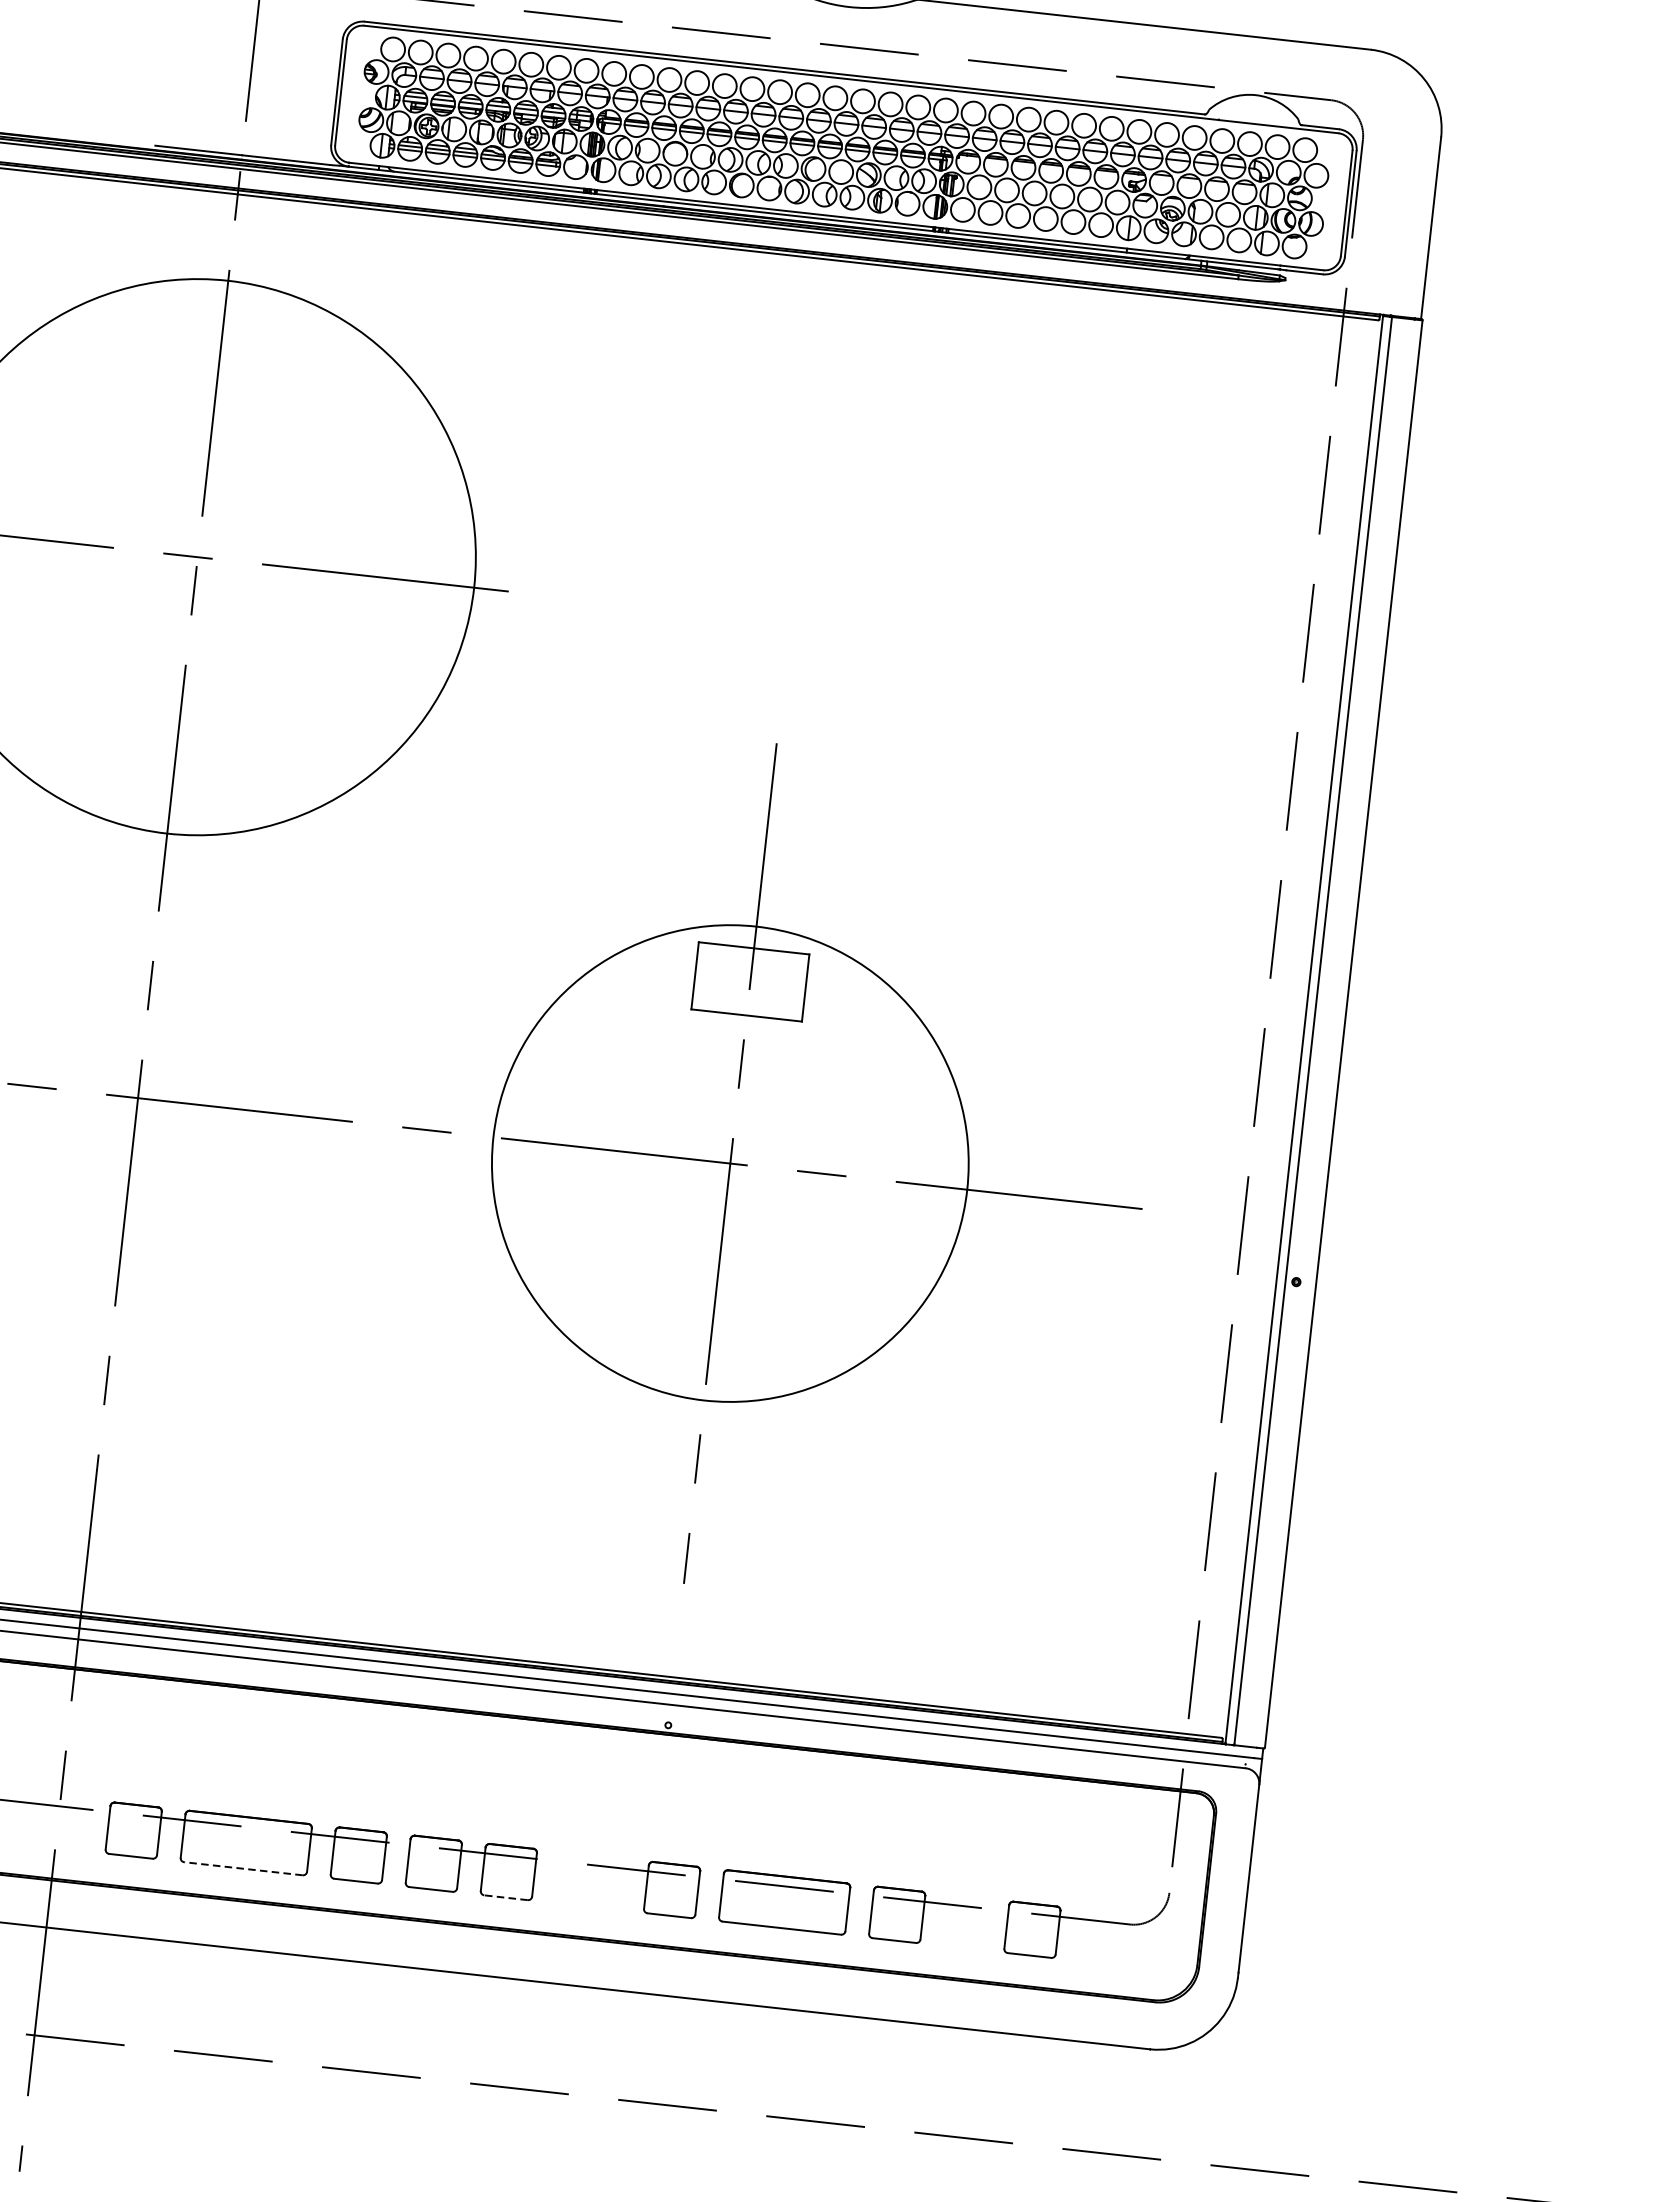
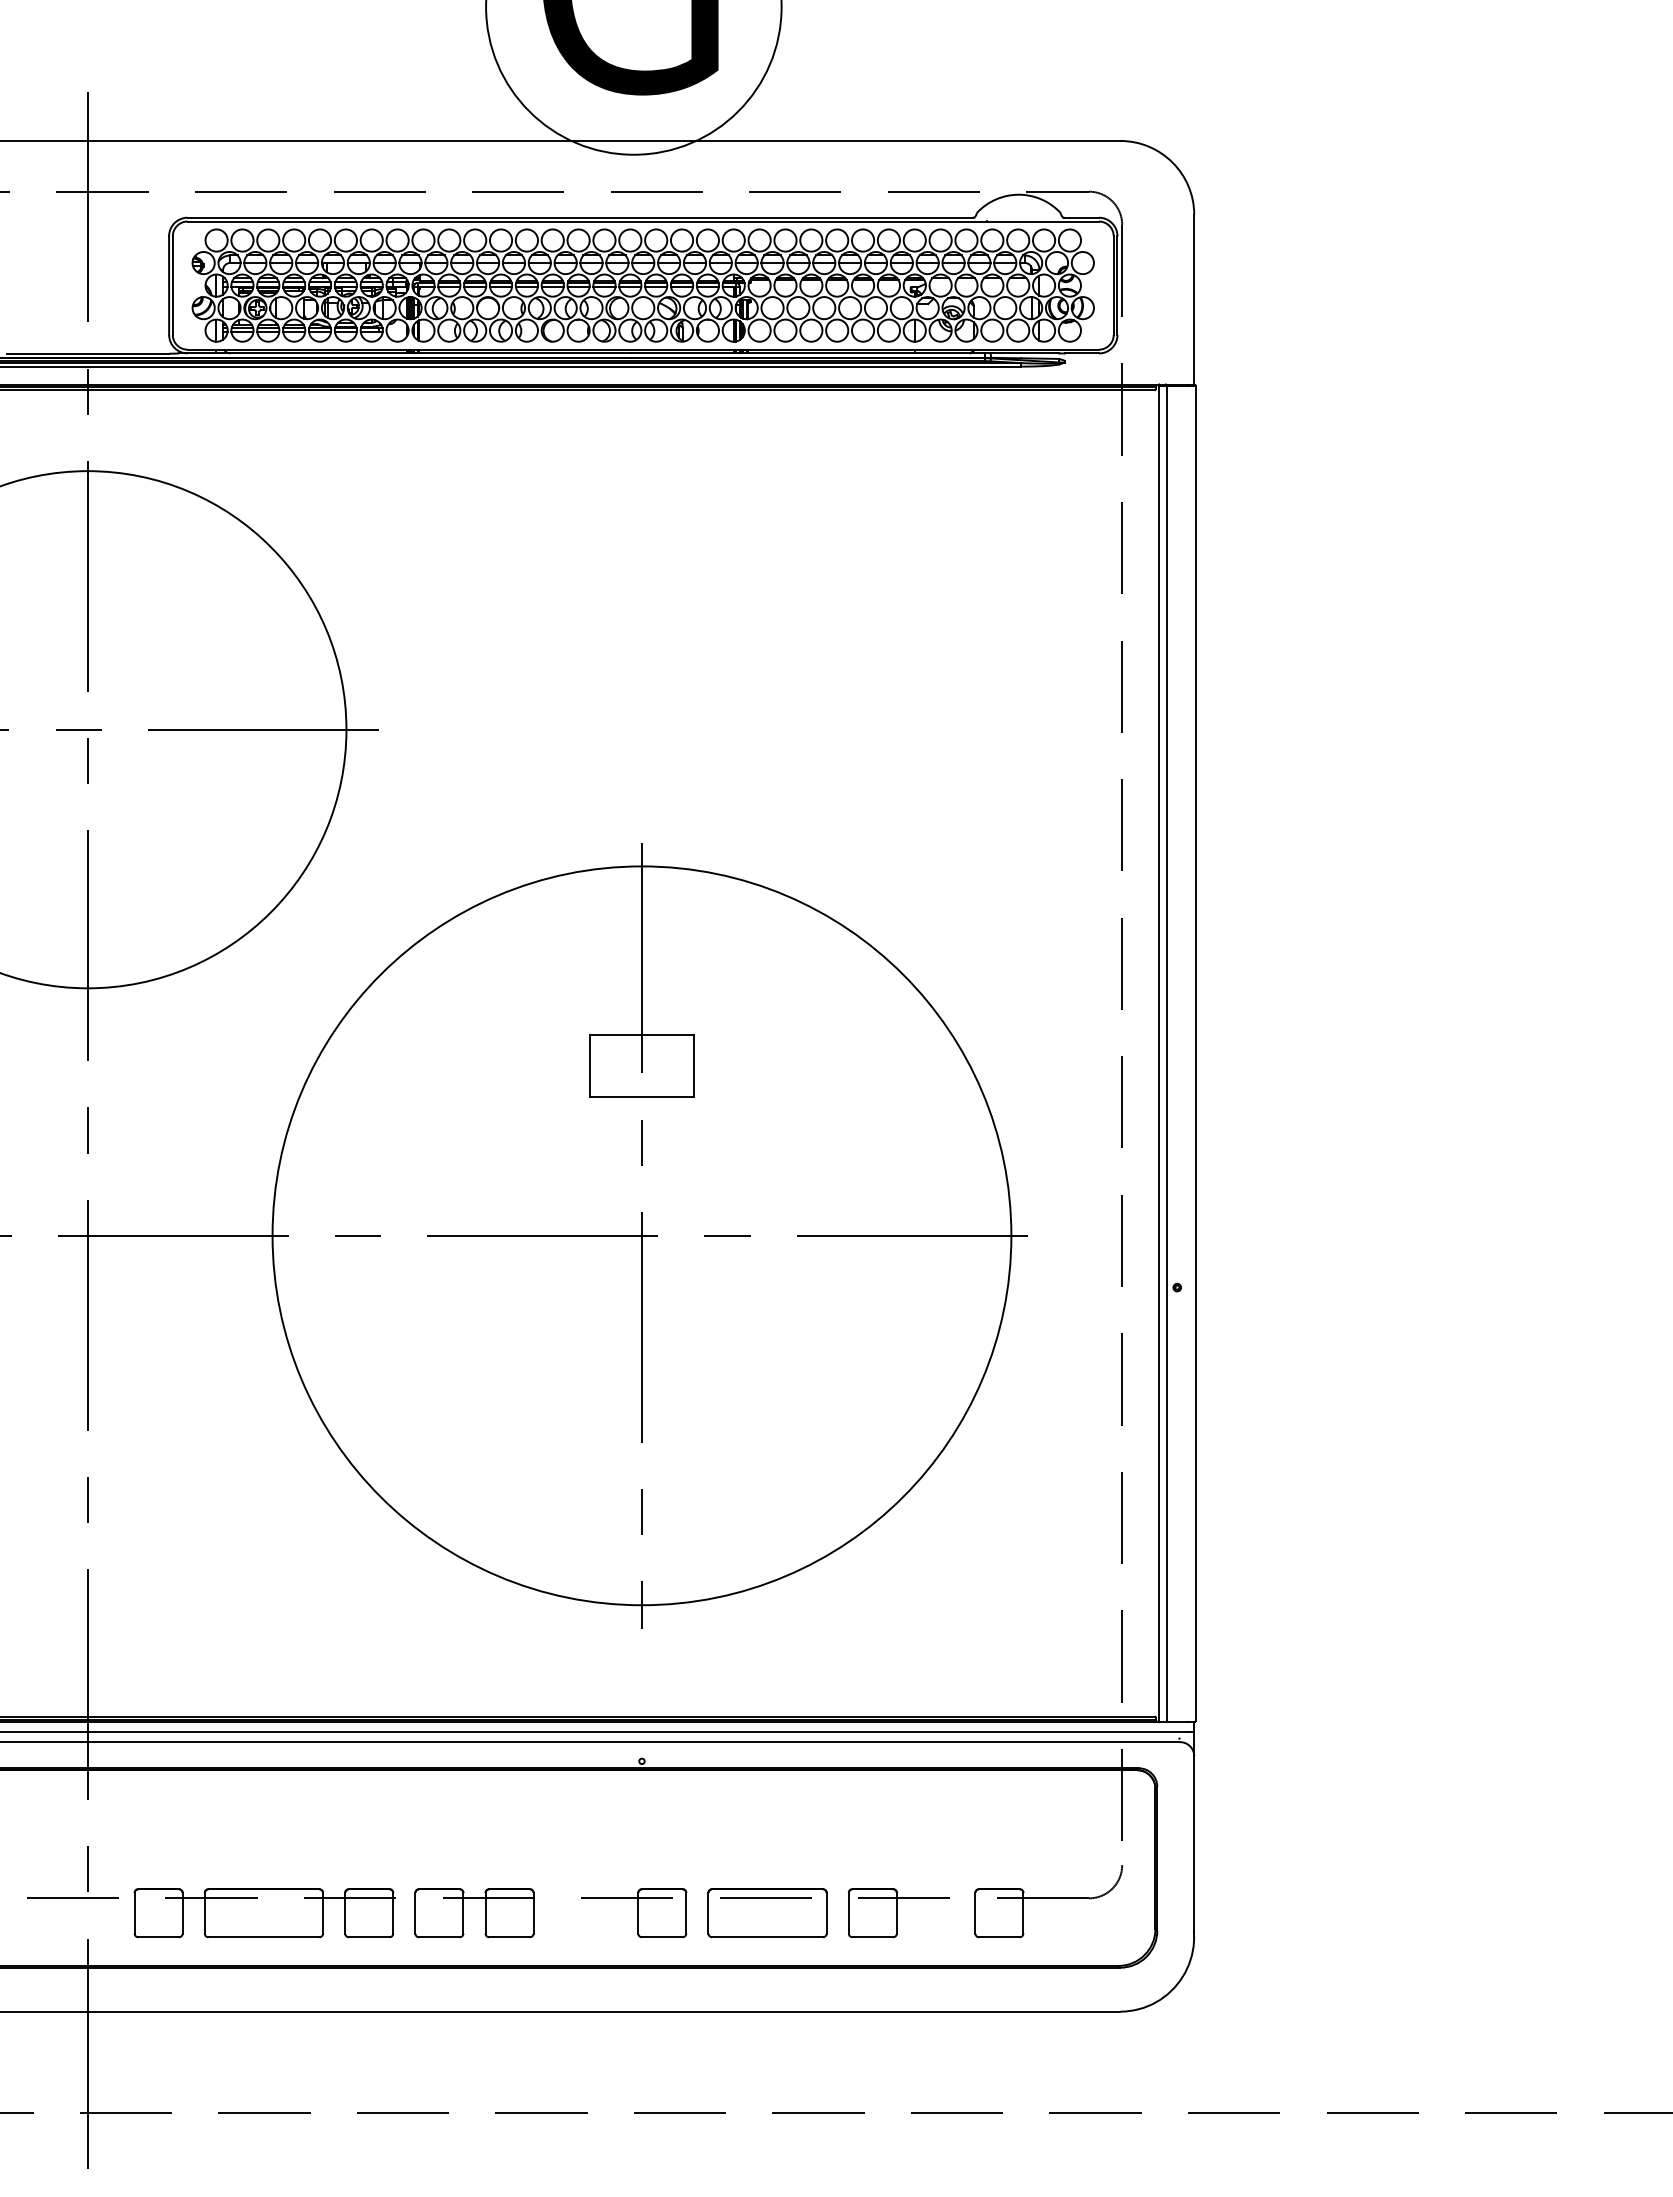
circle: (729, 1163) -> (641, 1235), size x1.67
line: (242, 1868) -> (263, 1937), dashed -> solid
line: (505, 1897) -> (509, 1937), dashed -> solid

